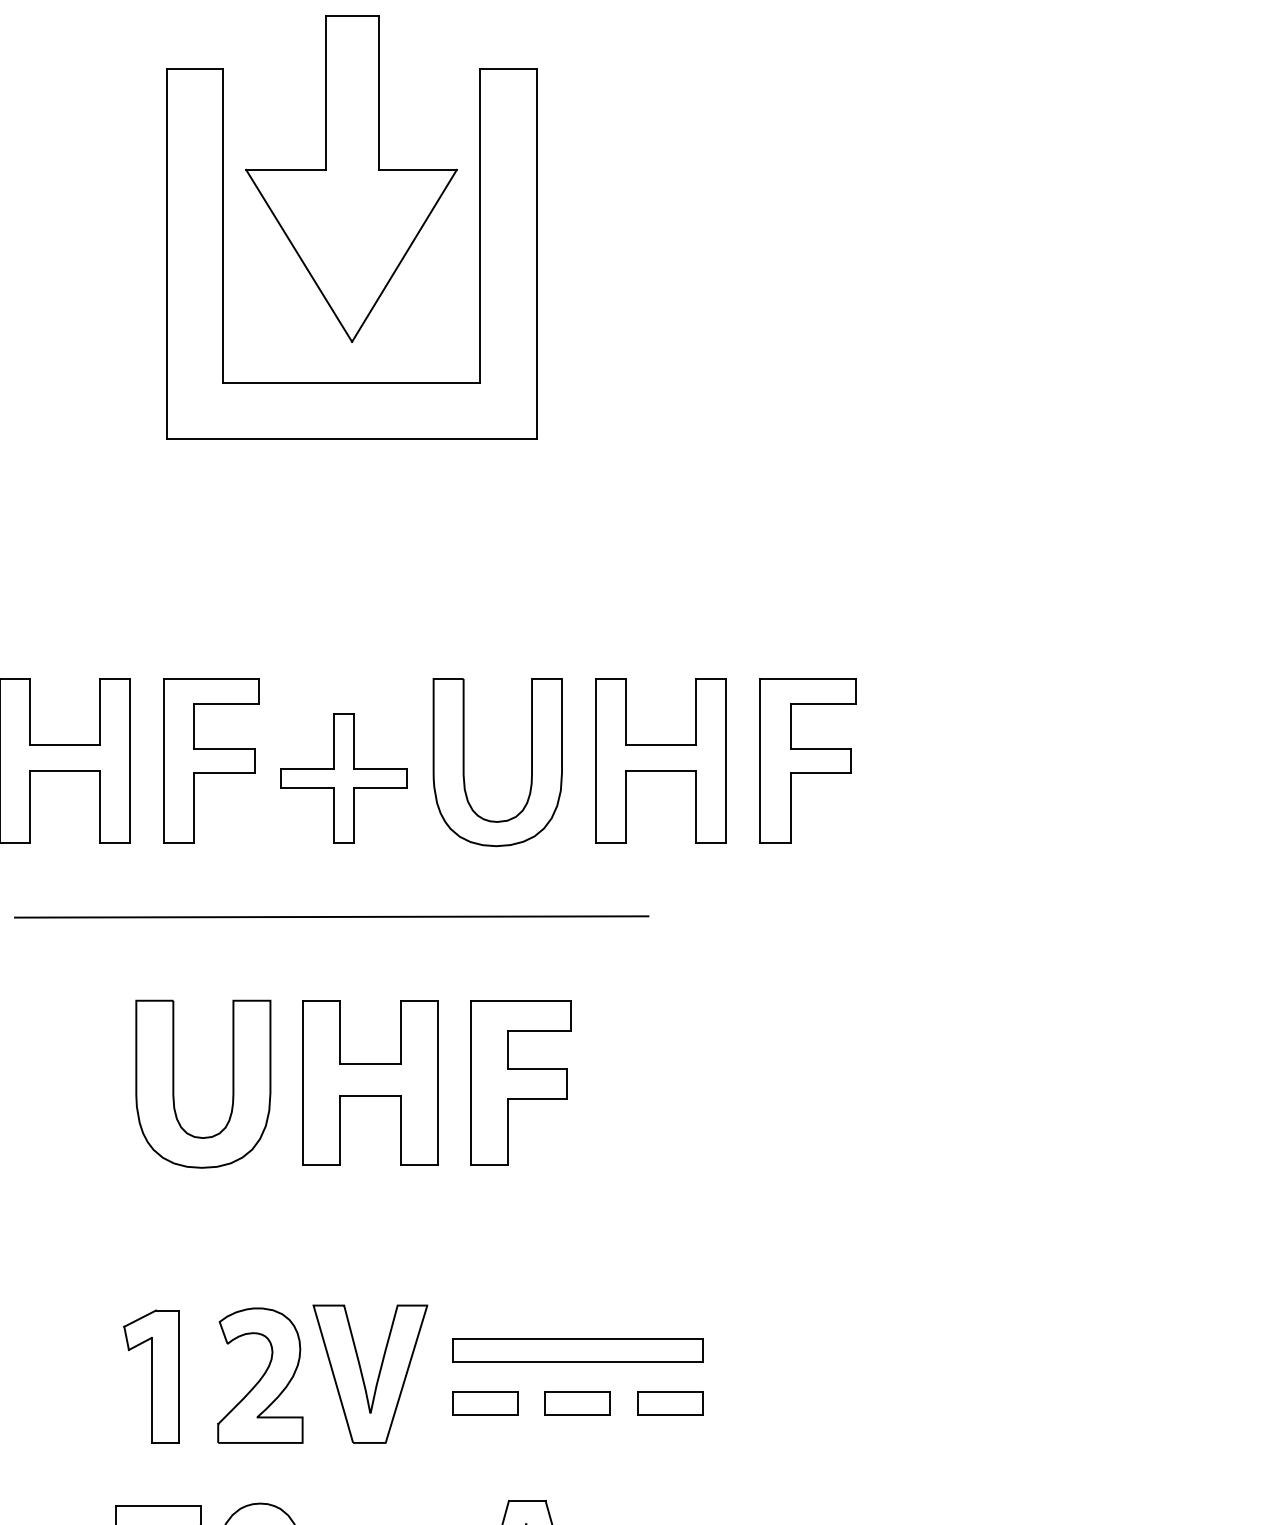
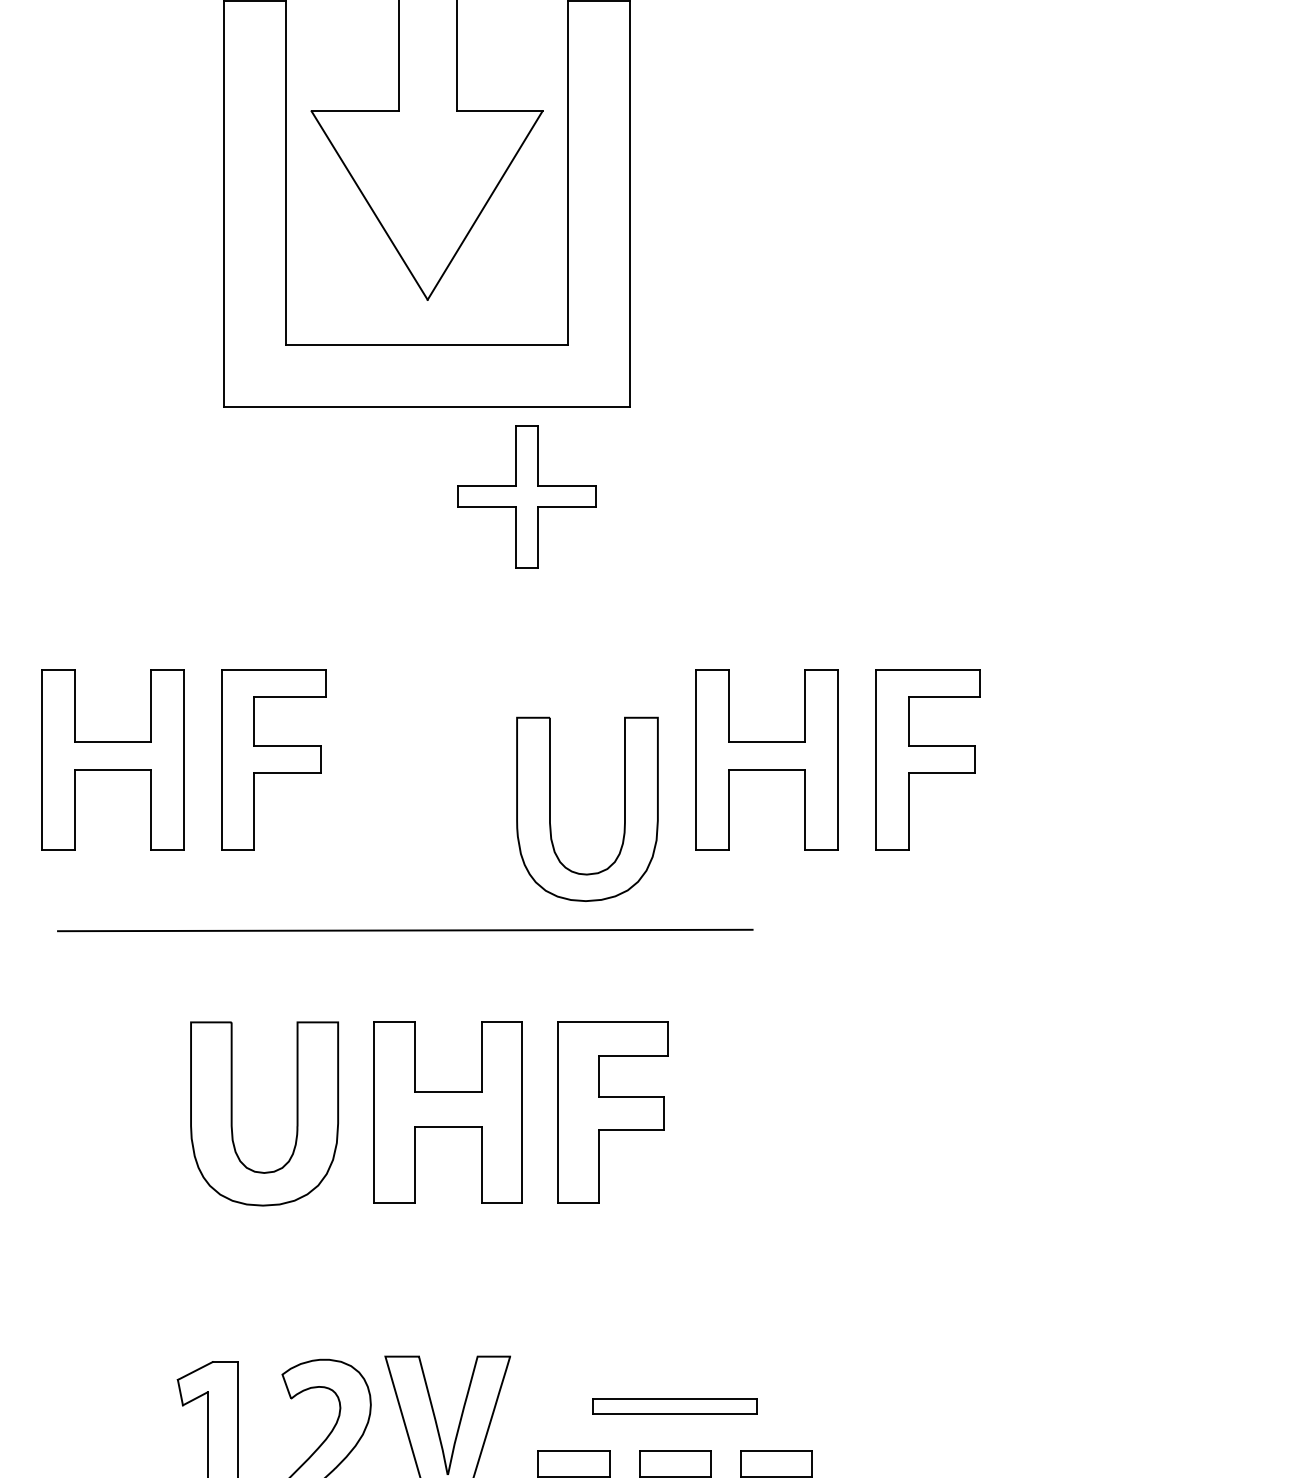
part: (464, 762) -> (550, 809), moved
part: (343, 778) -> (526, 496), moved
part: (577, 1350) -> (674, 1405), size x0.6

